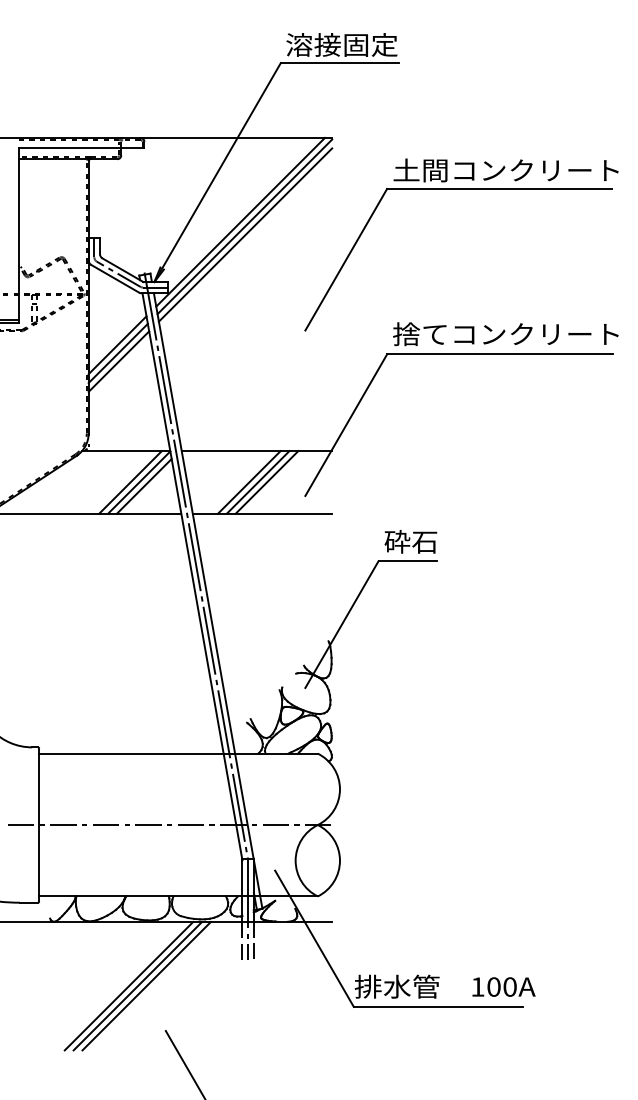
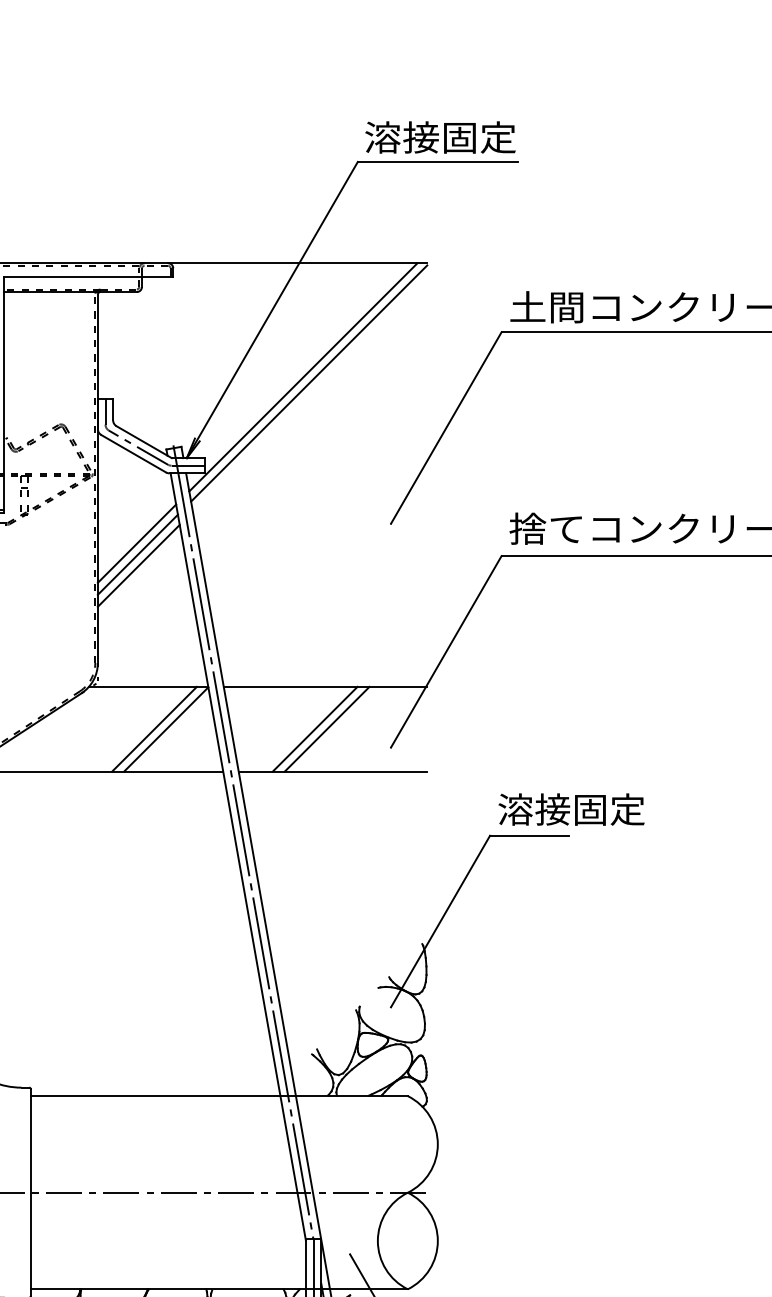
line: (245, 234) -> (310, 393), removed
line: (266, 482) -> (338, 729), removed
line: (143, 485) -> (172, 733), removed
text: (438, 541) -> (571, 809), 砕石 -> 溶接固定

